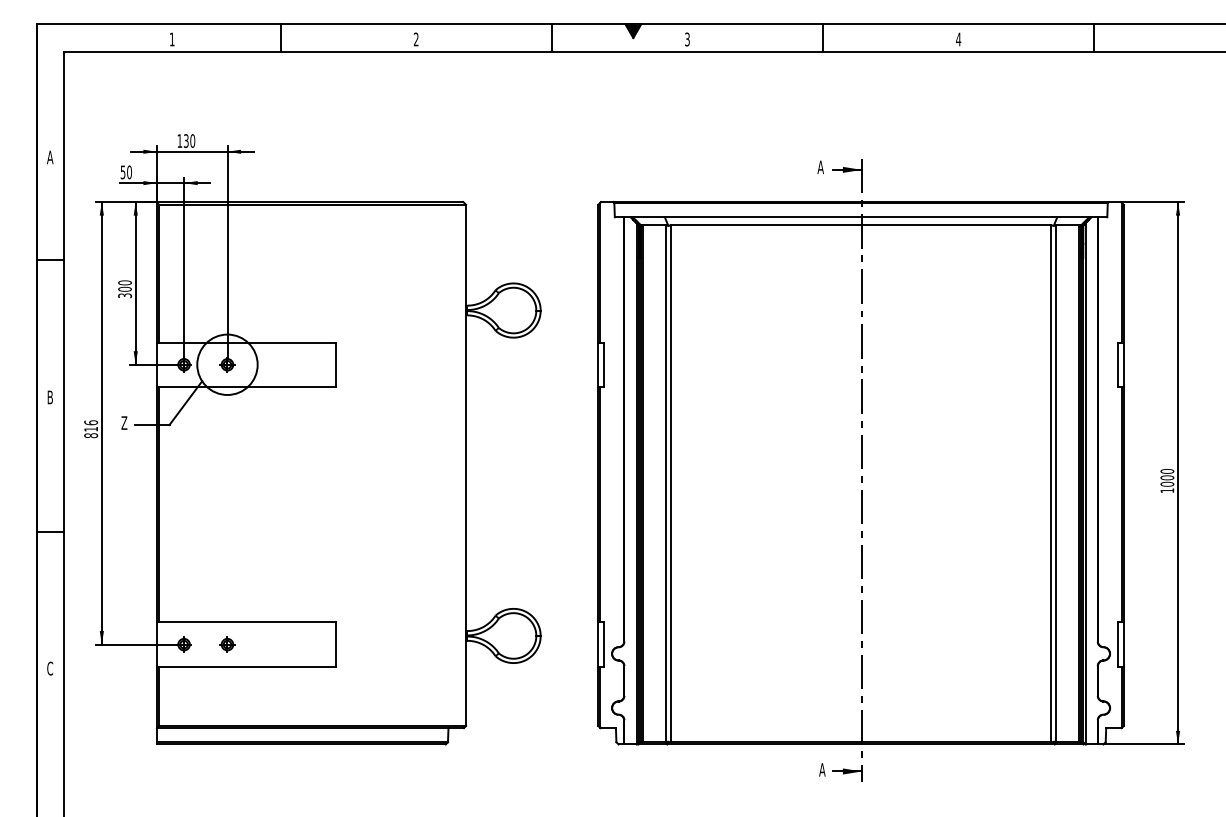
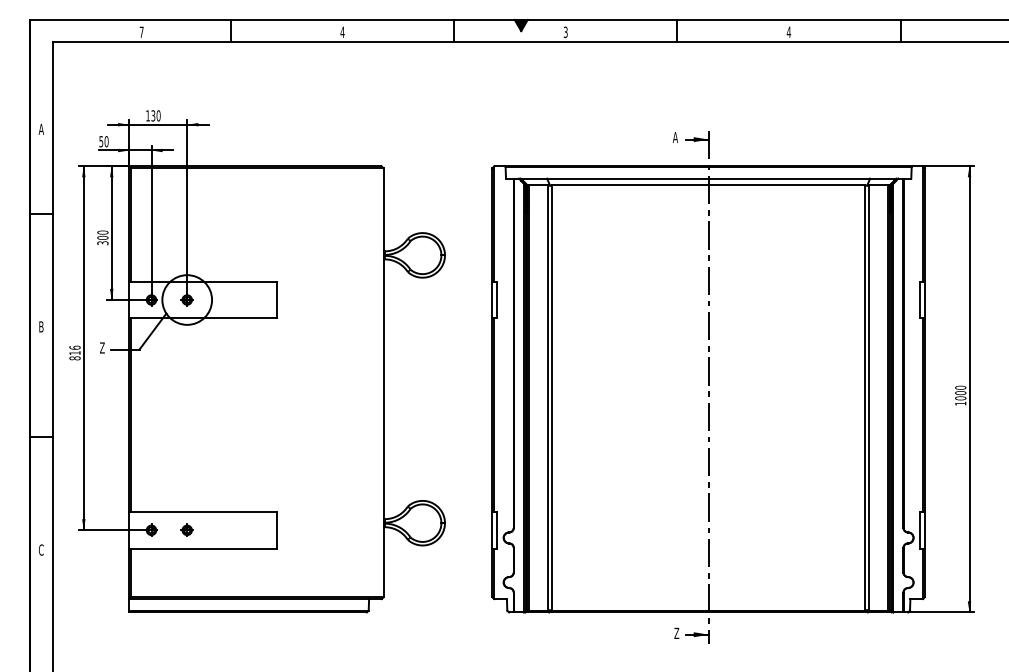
text: (171, 38) -> (141, 31), 1 -> 7
text: (416, 38) -> (342, 31), 2 -> 4
text: (821, 768) -> (676, 632), A -> Z

